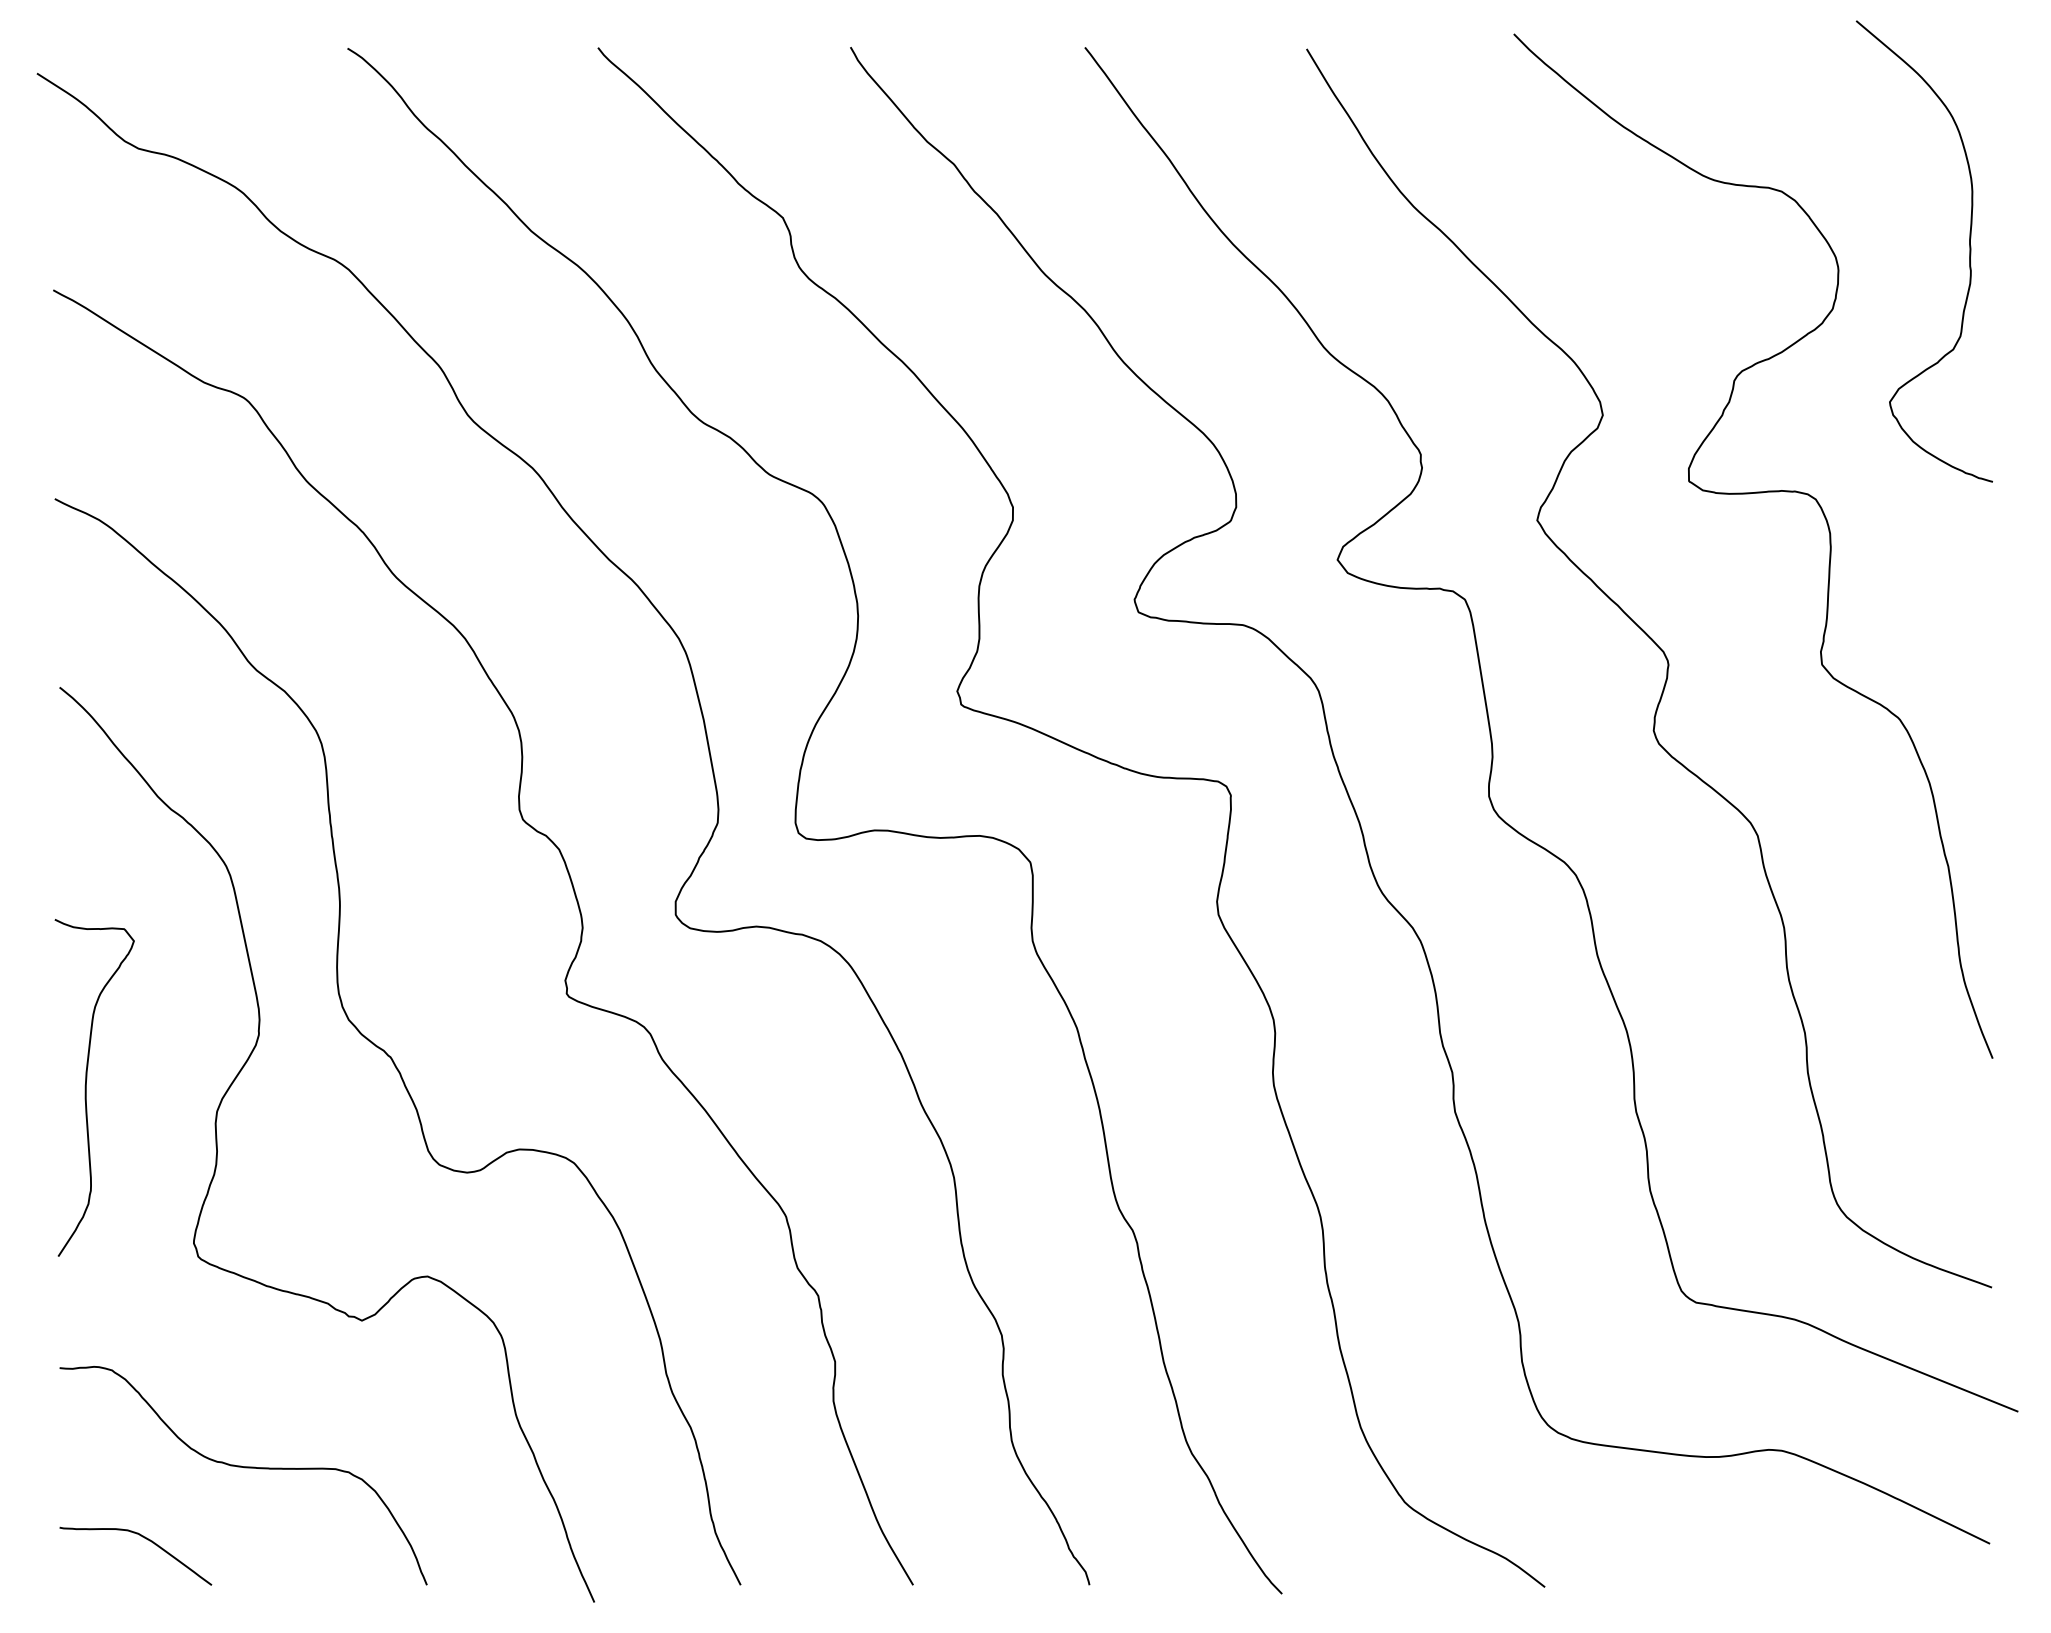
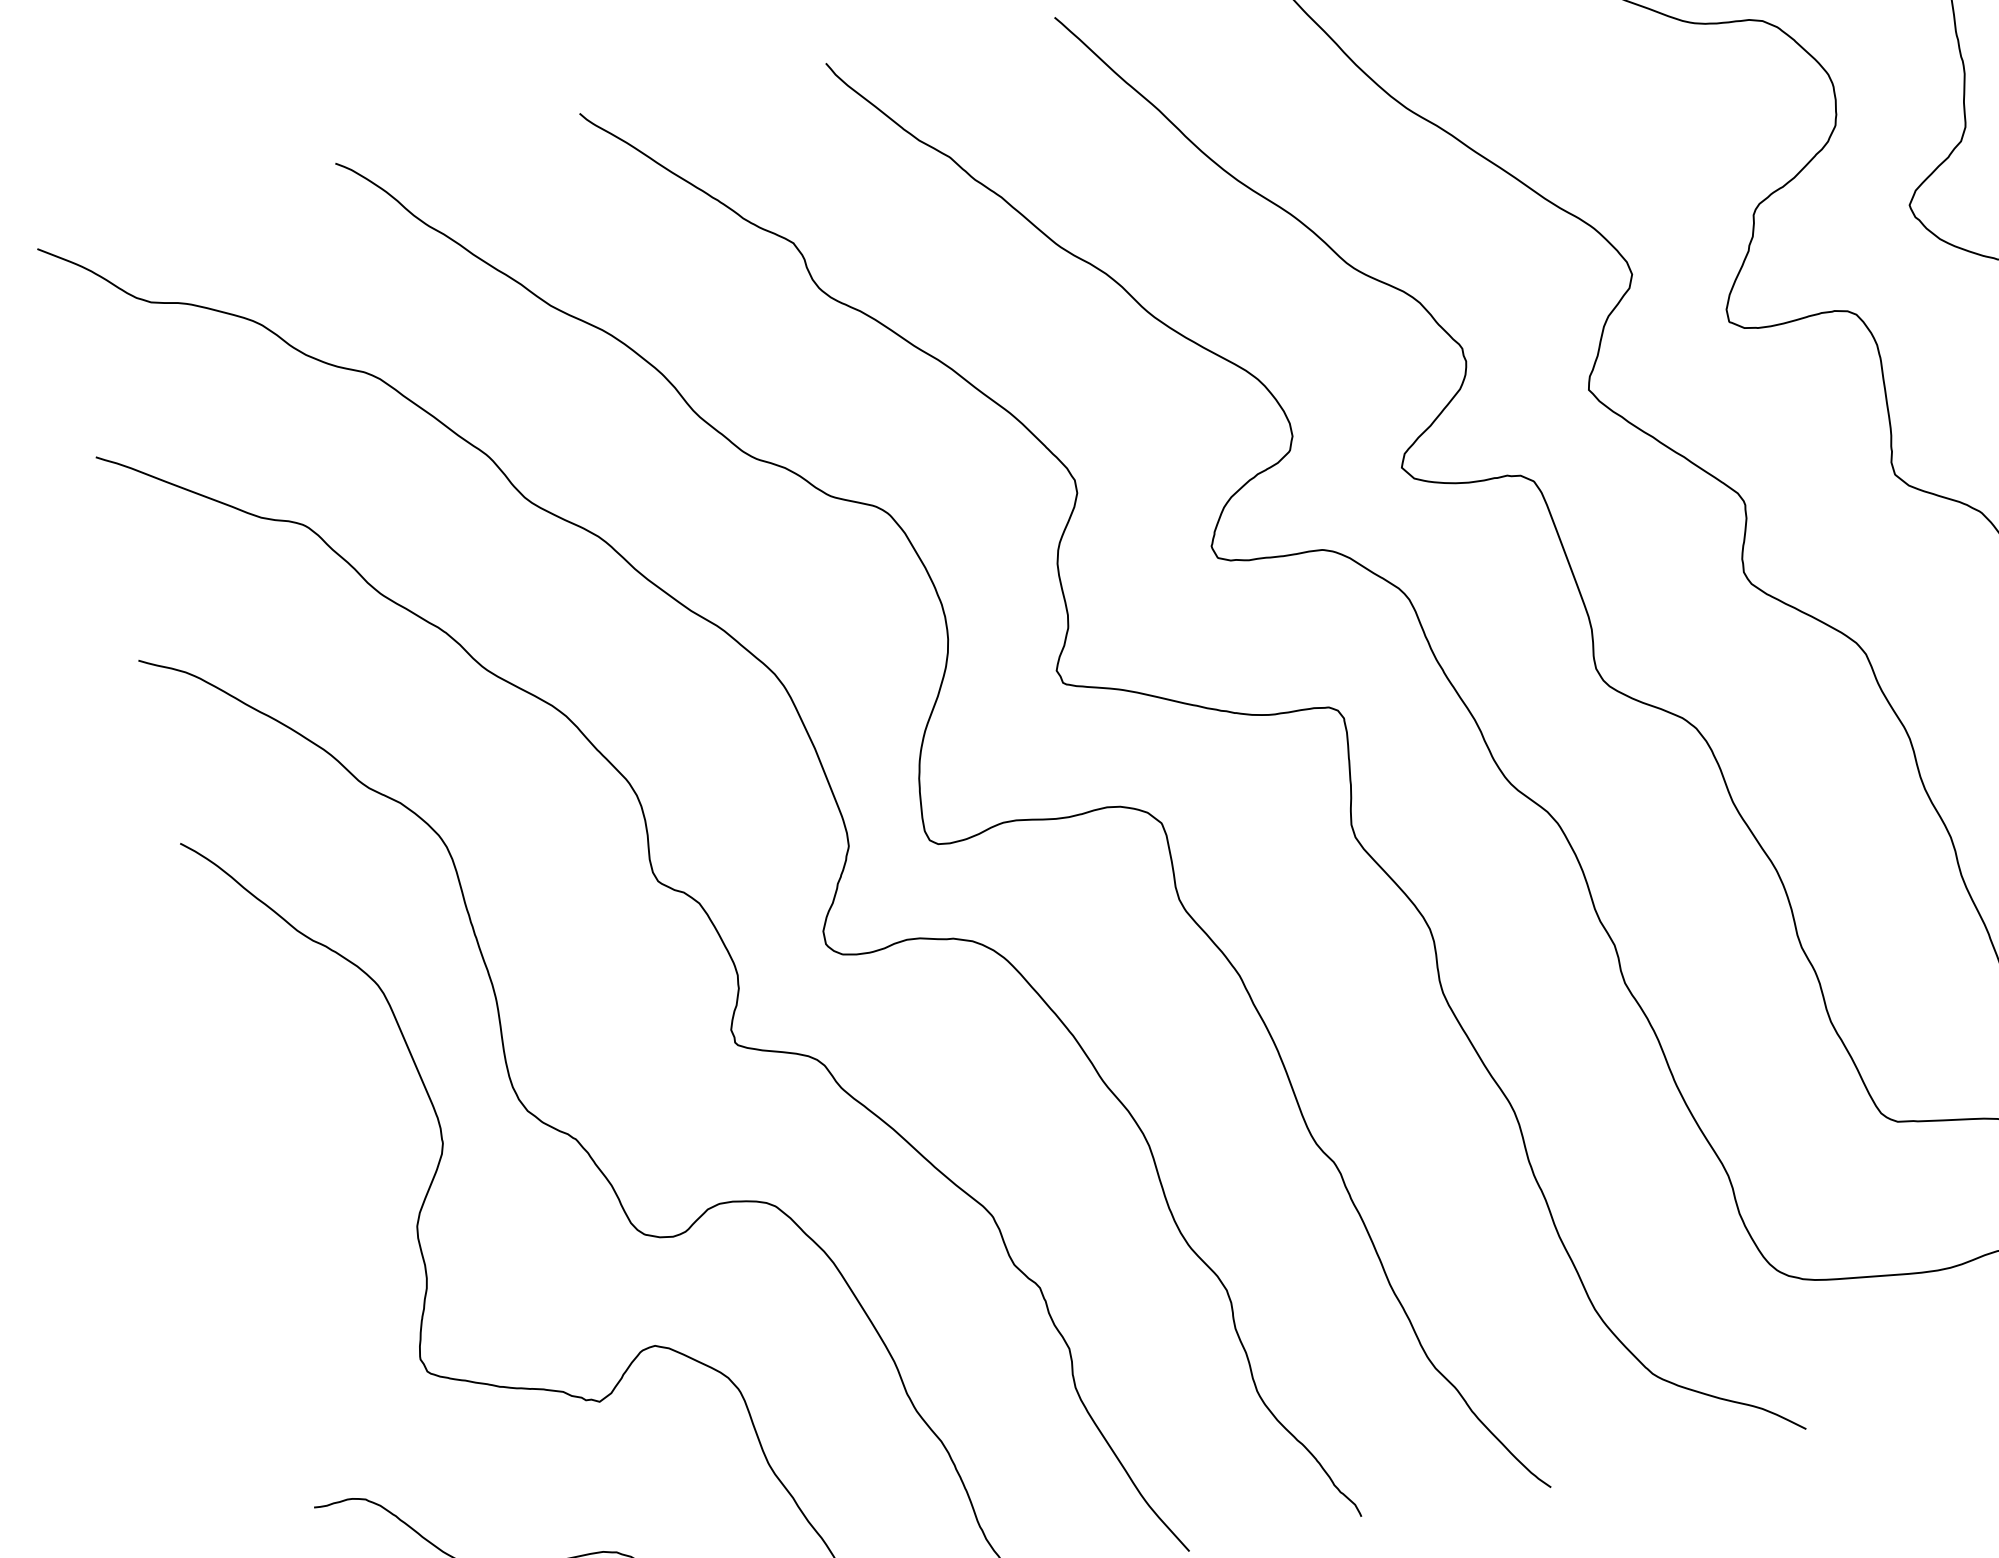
curve: (86, 1087) -> (285, 1228), removed

